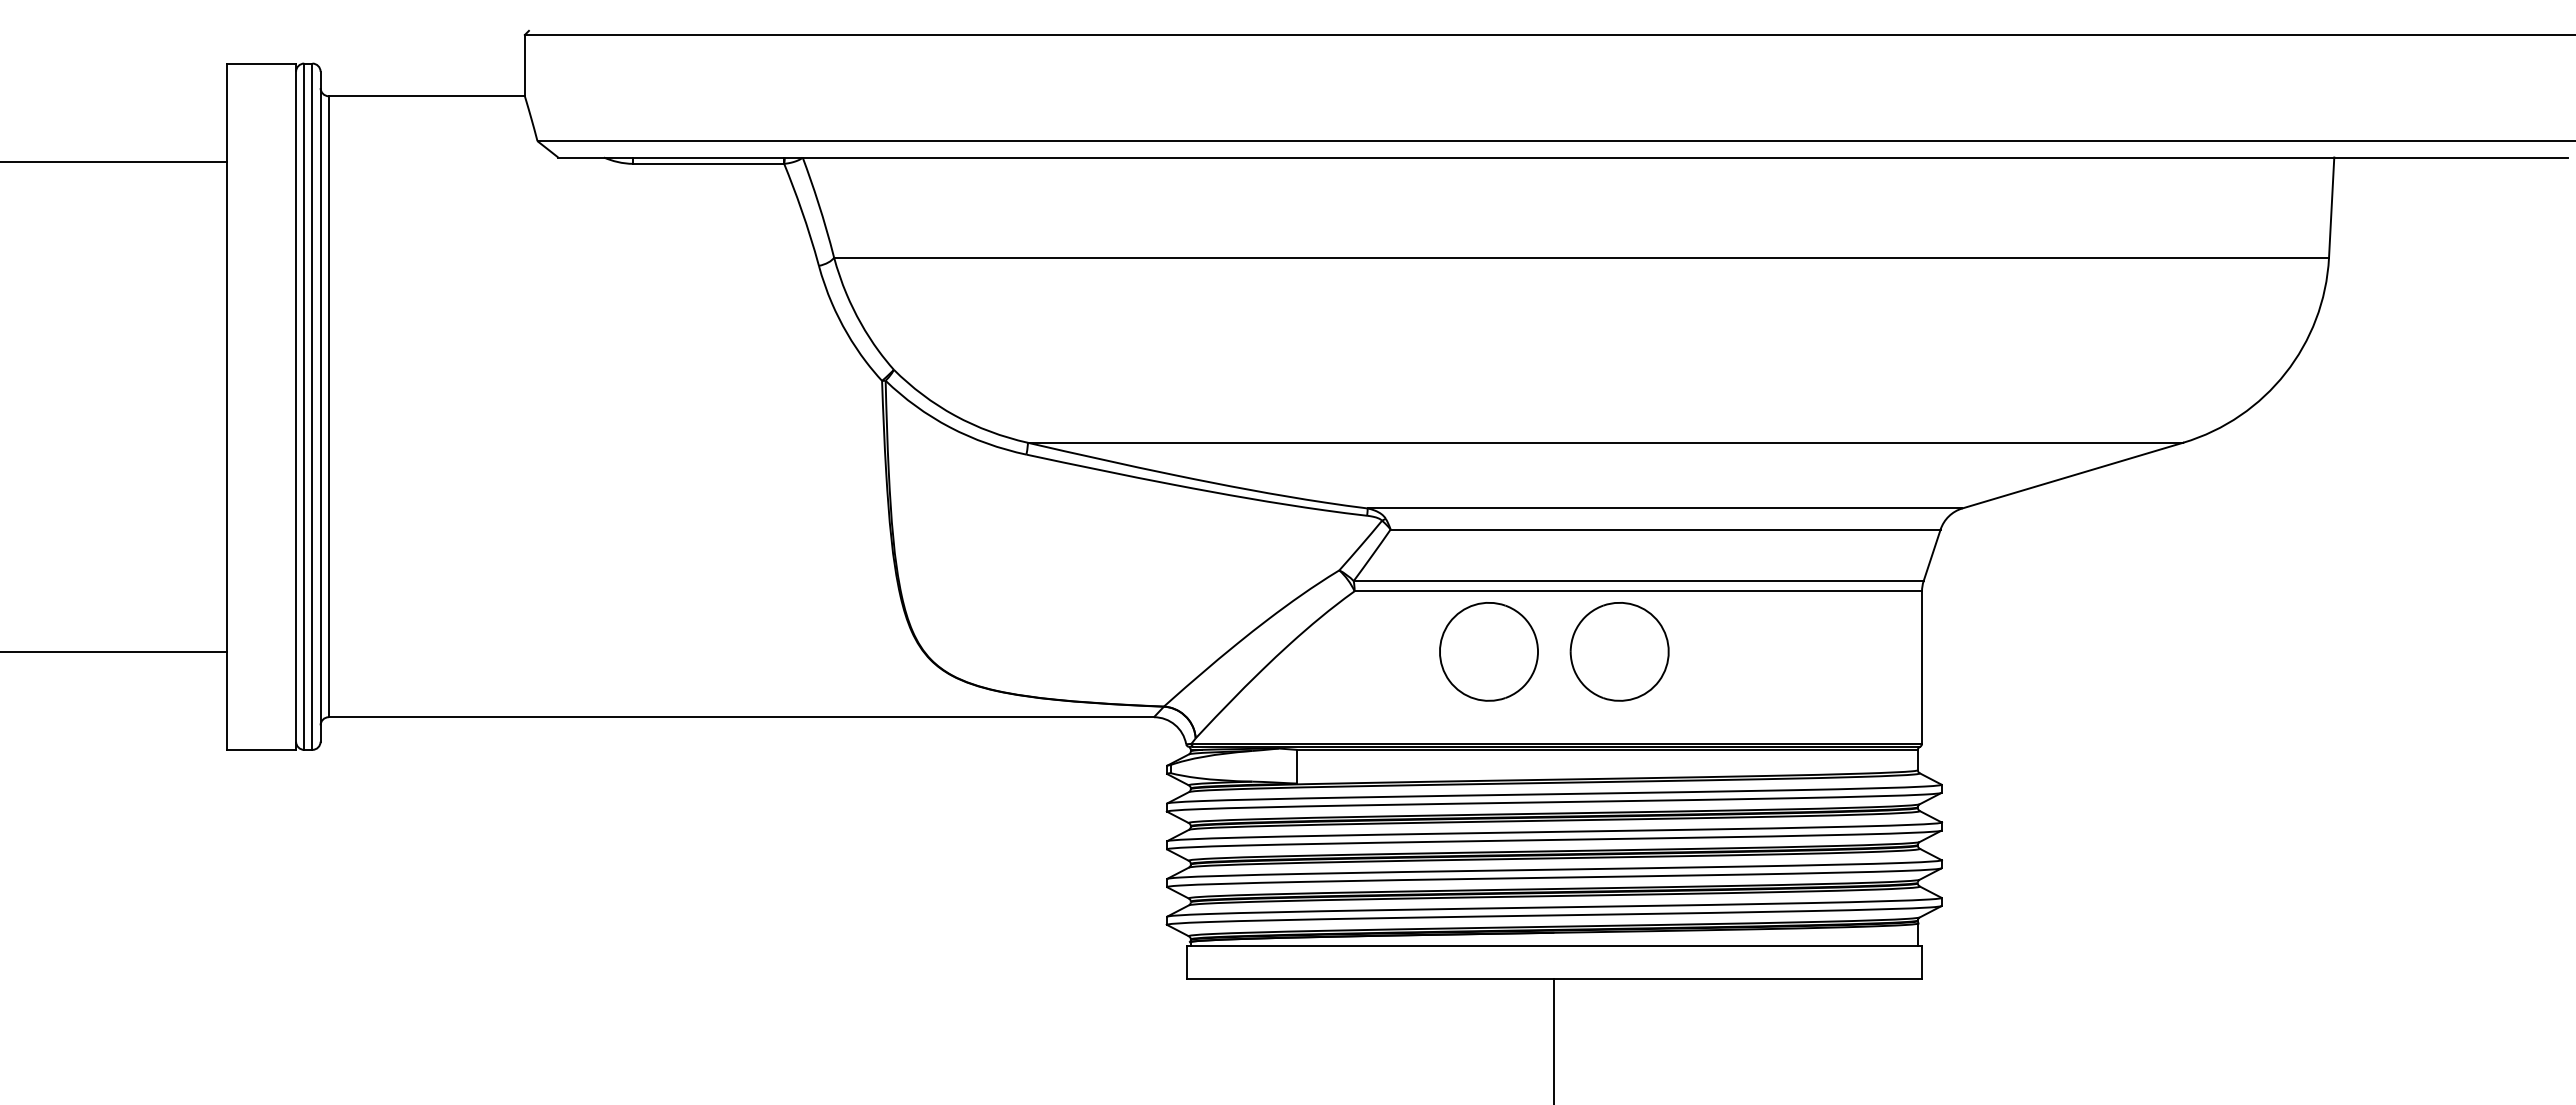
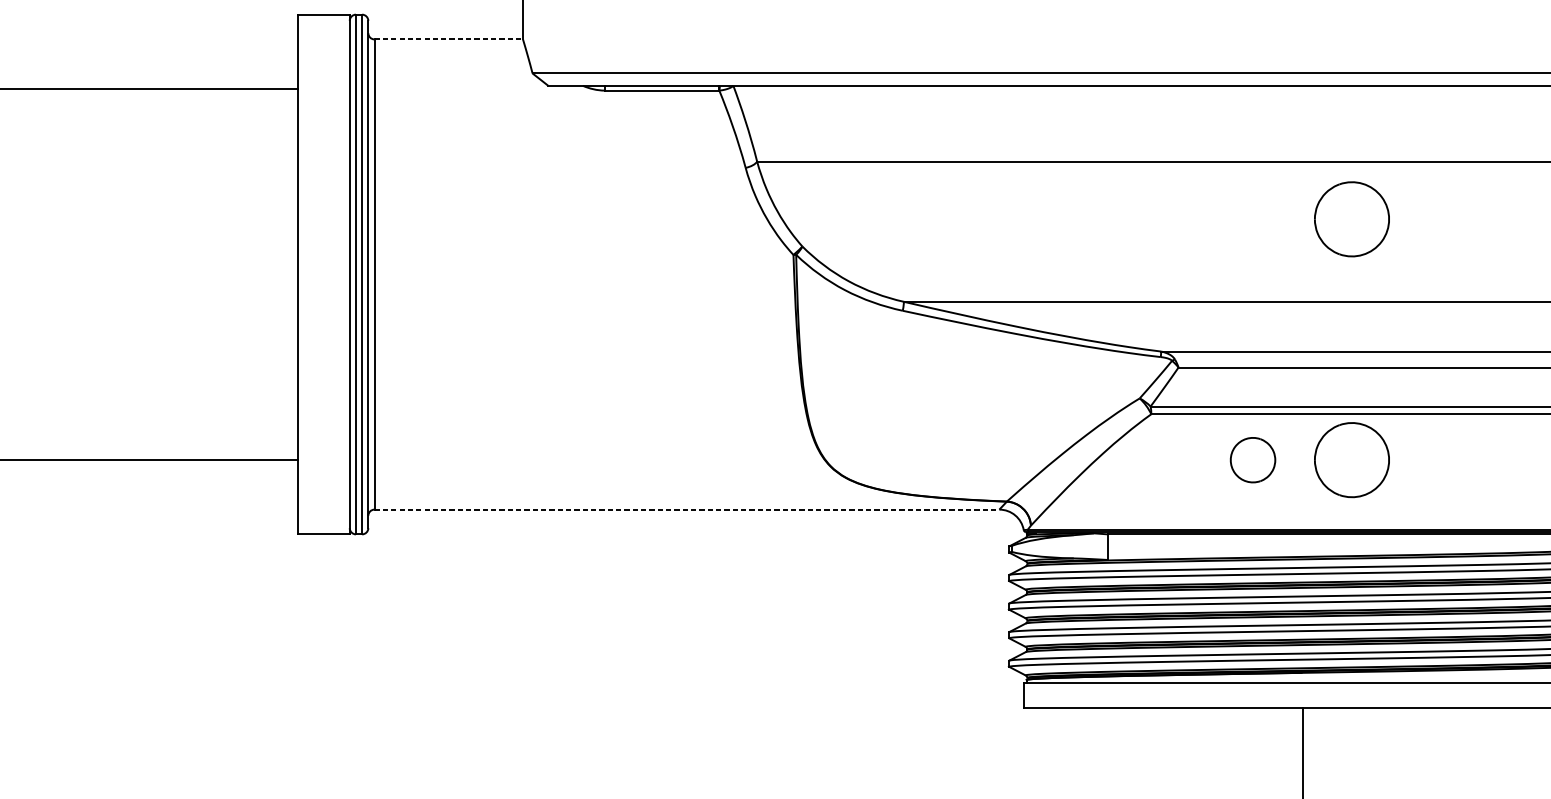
line: (427, 96) -> (449, 39), solid -> dashed
part: (1619, 333) -> (1351, 219), added
part: (1488, 651) -> (1252, 459), size x0.6
line: (741, 717) -> (687, 509), solid -> dashed

